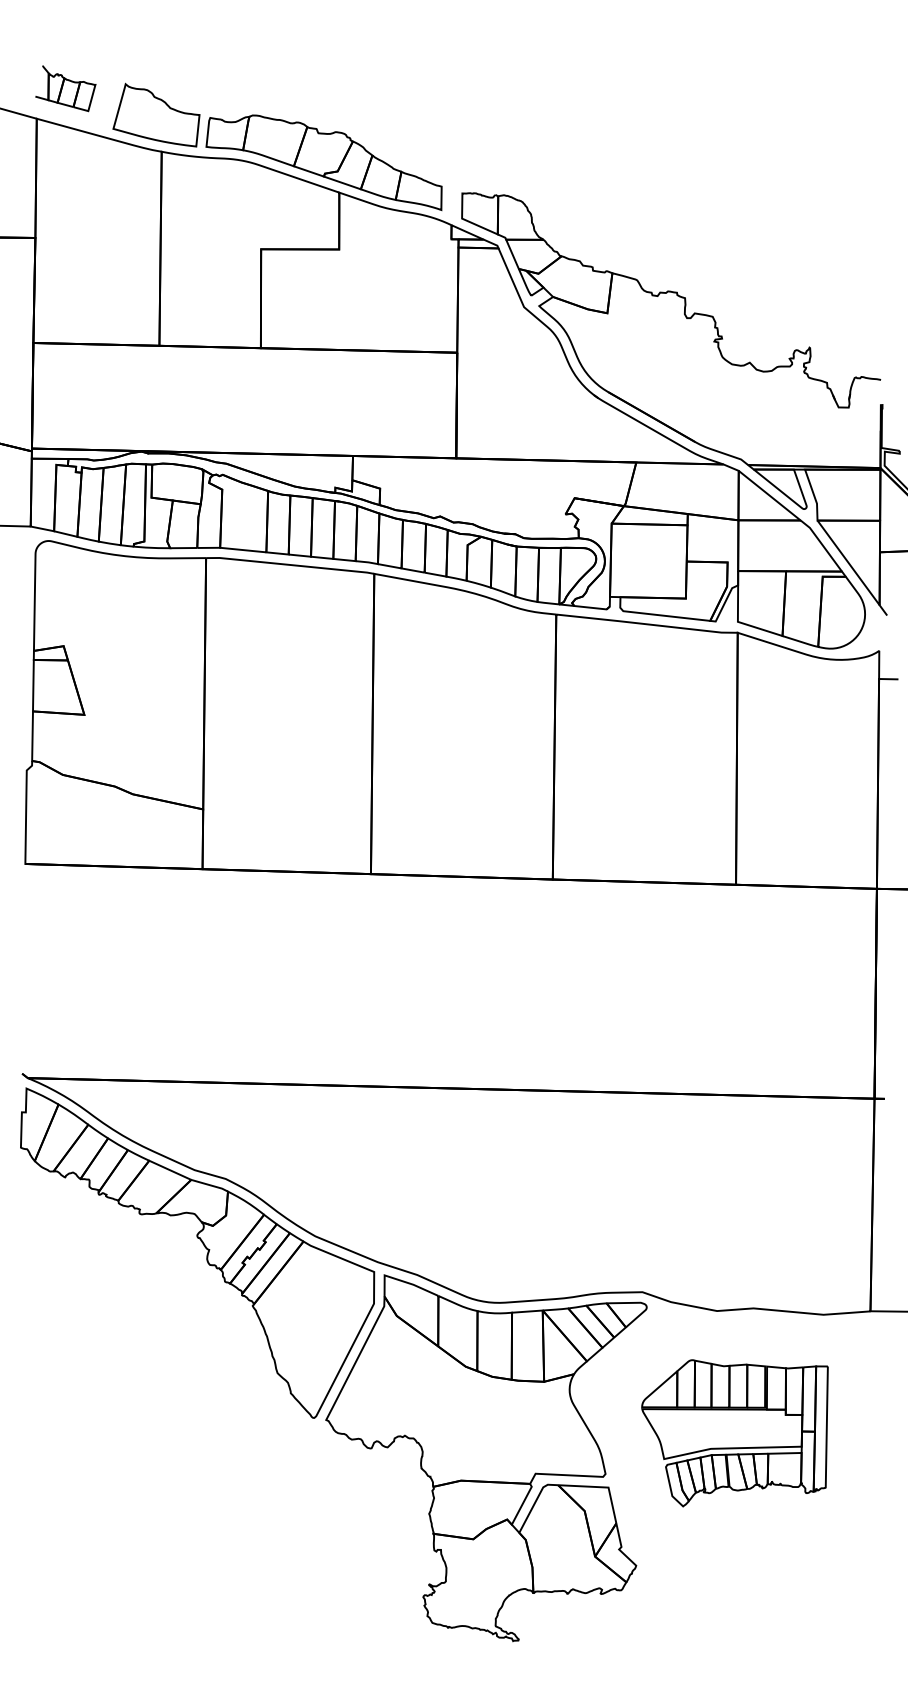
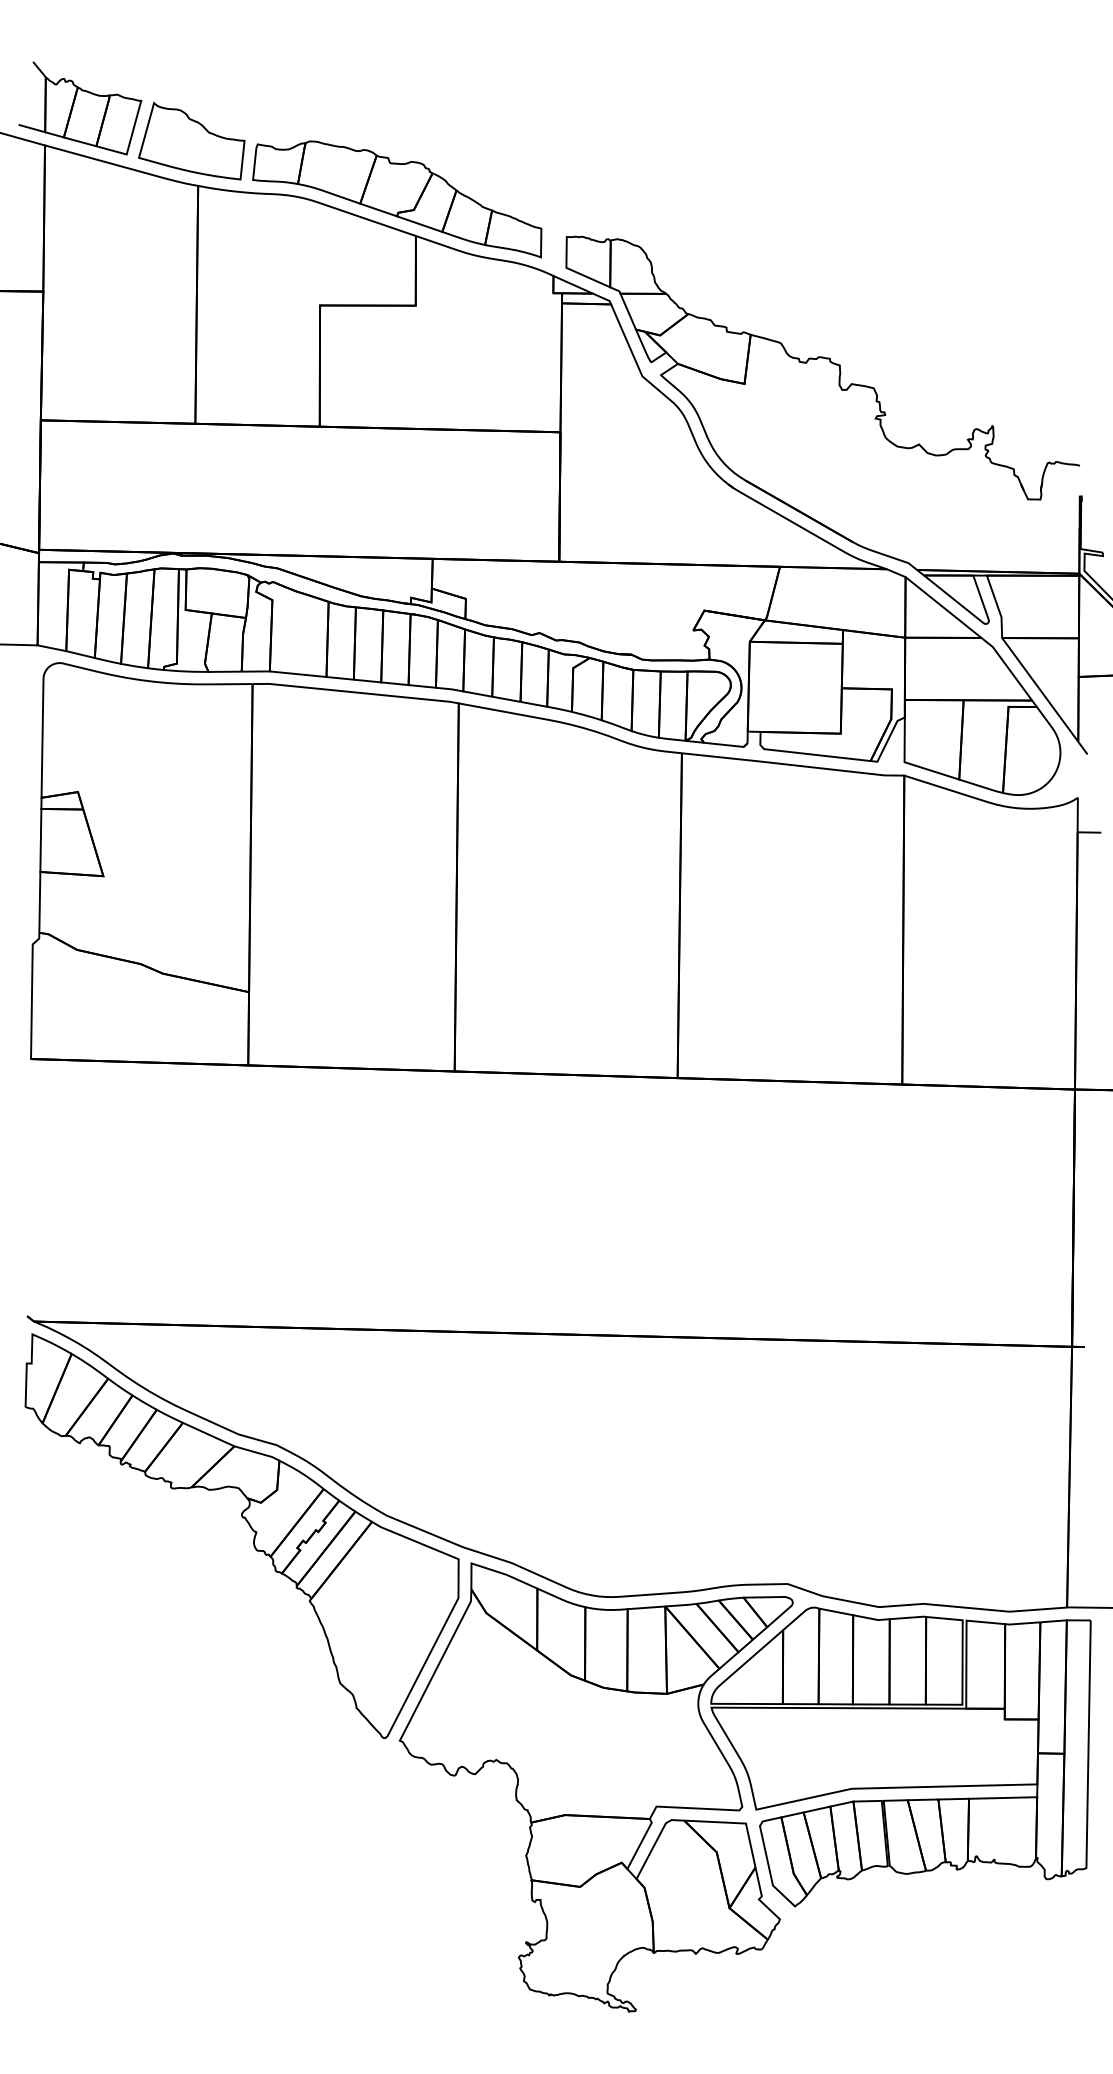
part: (65, 88) -> (80, 108), size x1.67
part: (734, 1432) -> (900, 1756), size x1.67

